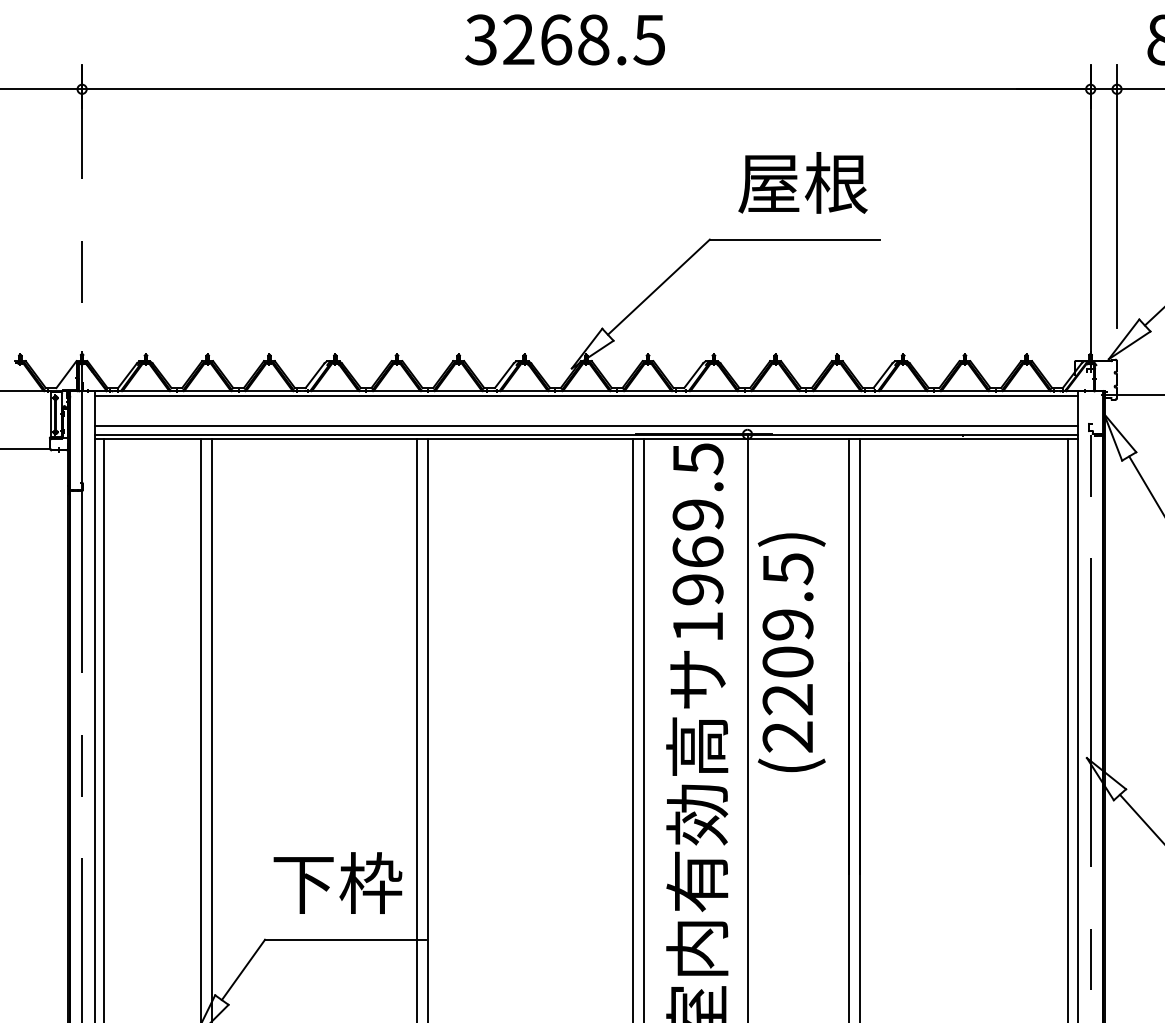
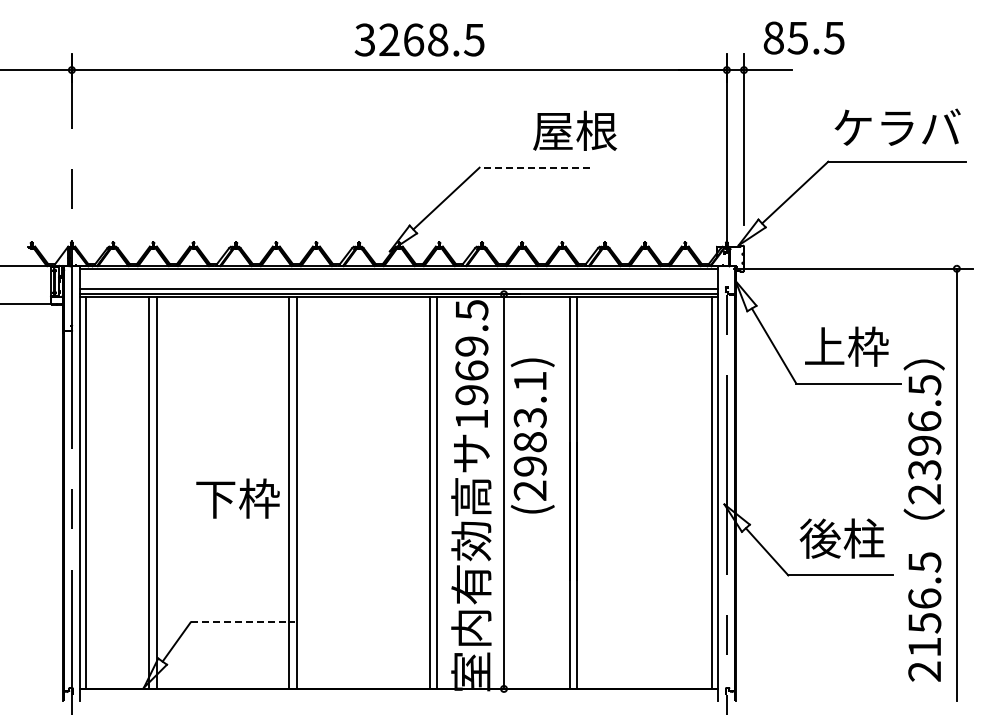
text: (565, 39) -> (419, 39), moved
text: (803, 182) -> (575, 130), moved
line: (794, 239) -> (534, 167), solid -> dashed
text: (786, 633) -> (529, 423), (2209.5) -> (2983.1)
text: (337, 882) -> (237, 498), moved
line: (346, 939) -> (243, 622), solid -> dashed

